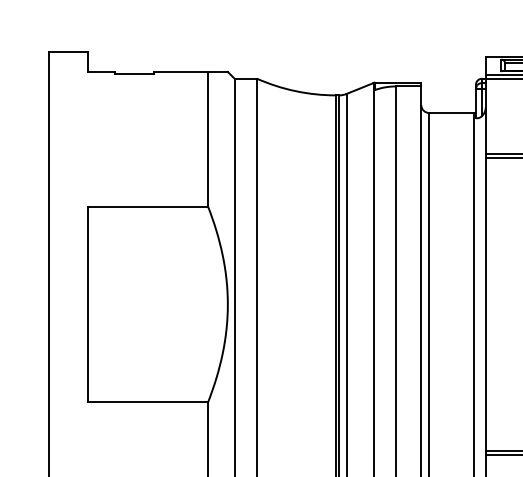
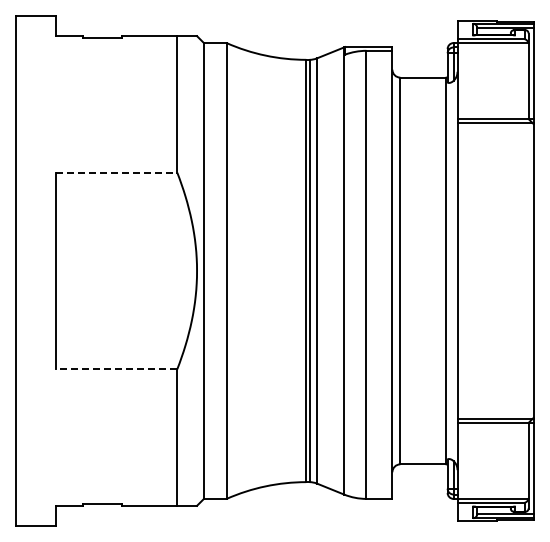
line: (148, 206) -> (116, 172), solid -> dashed
line: (148, 402) -> (116, 369), solid -> dashed

